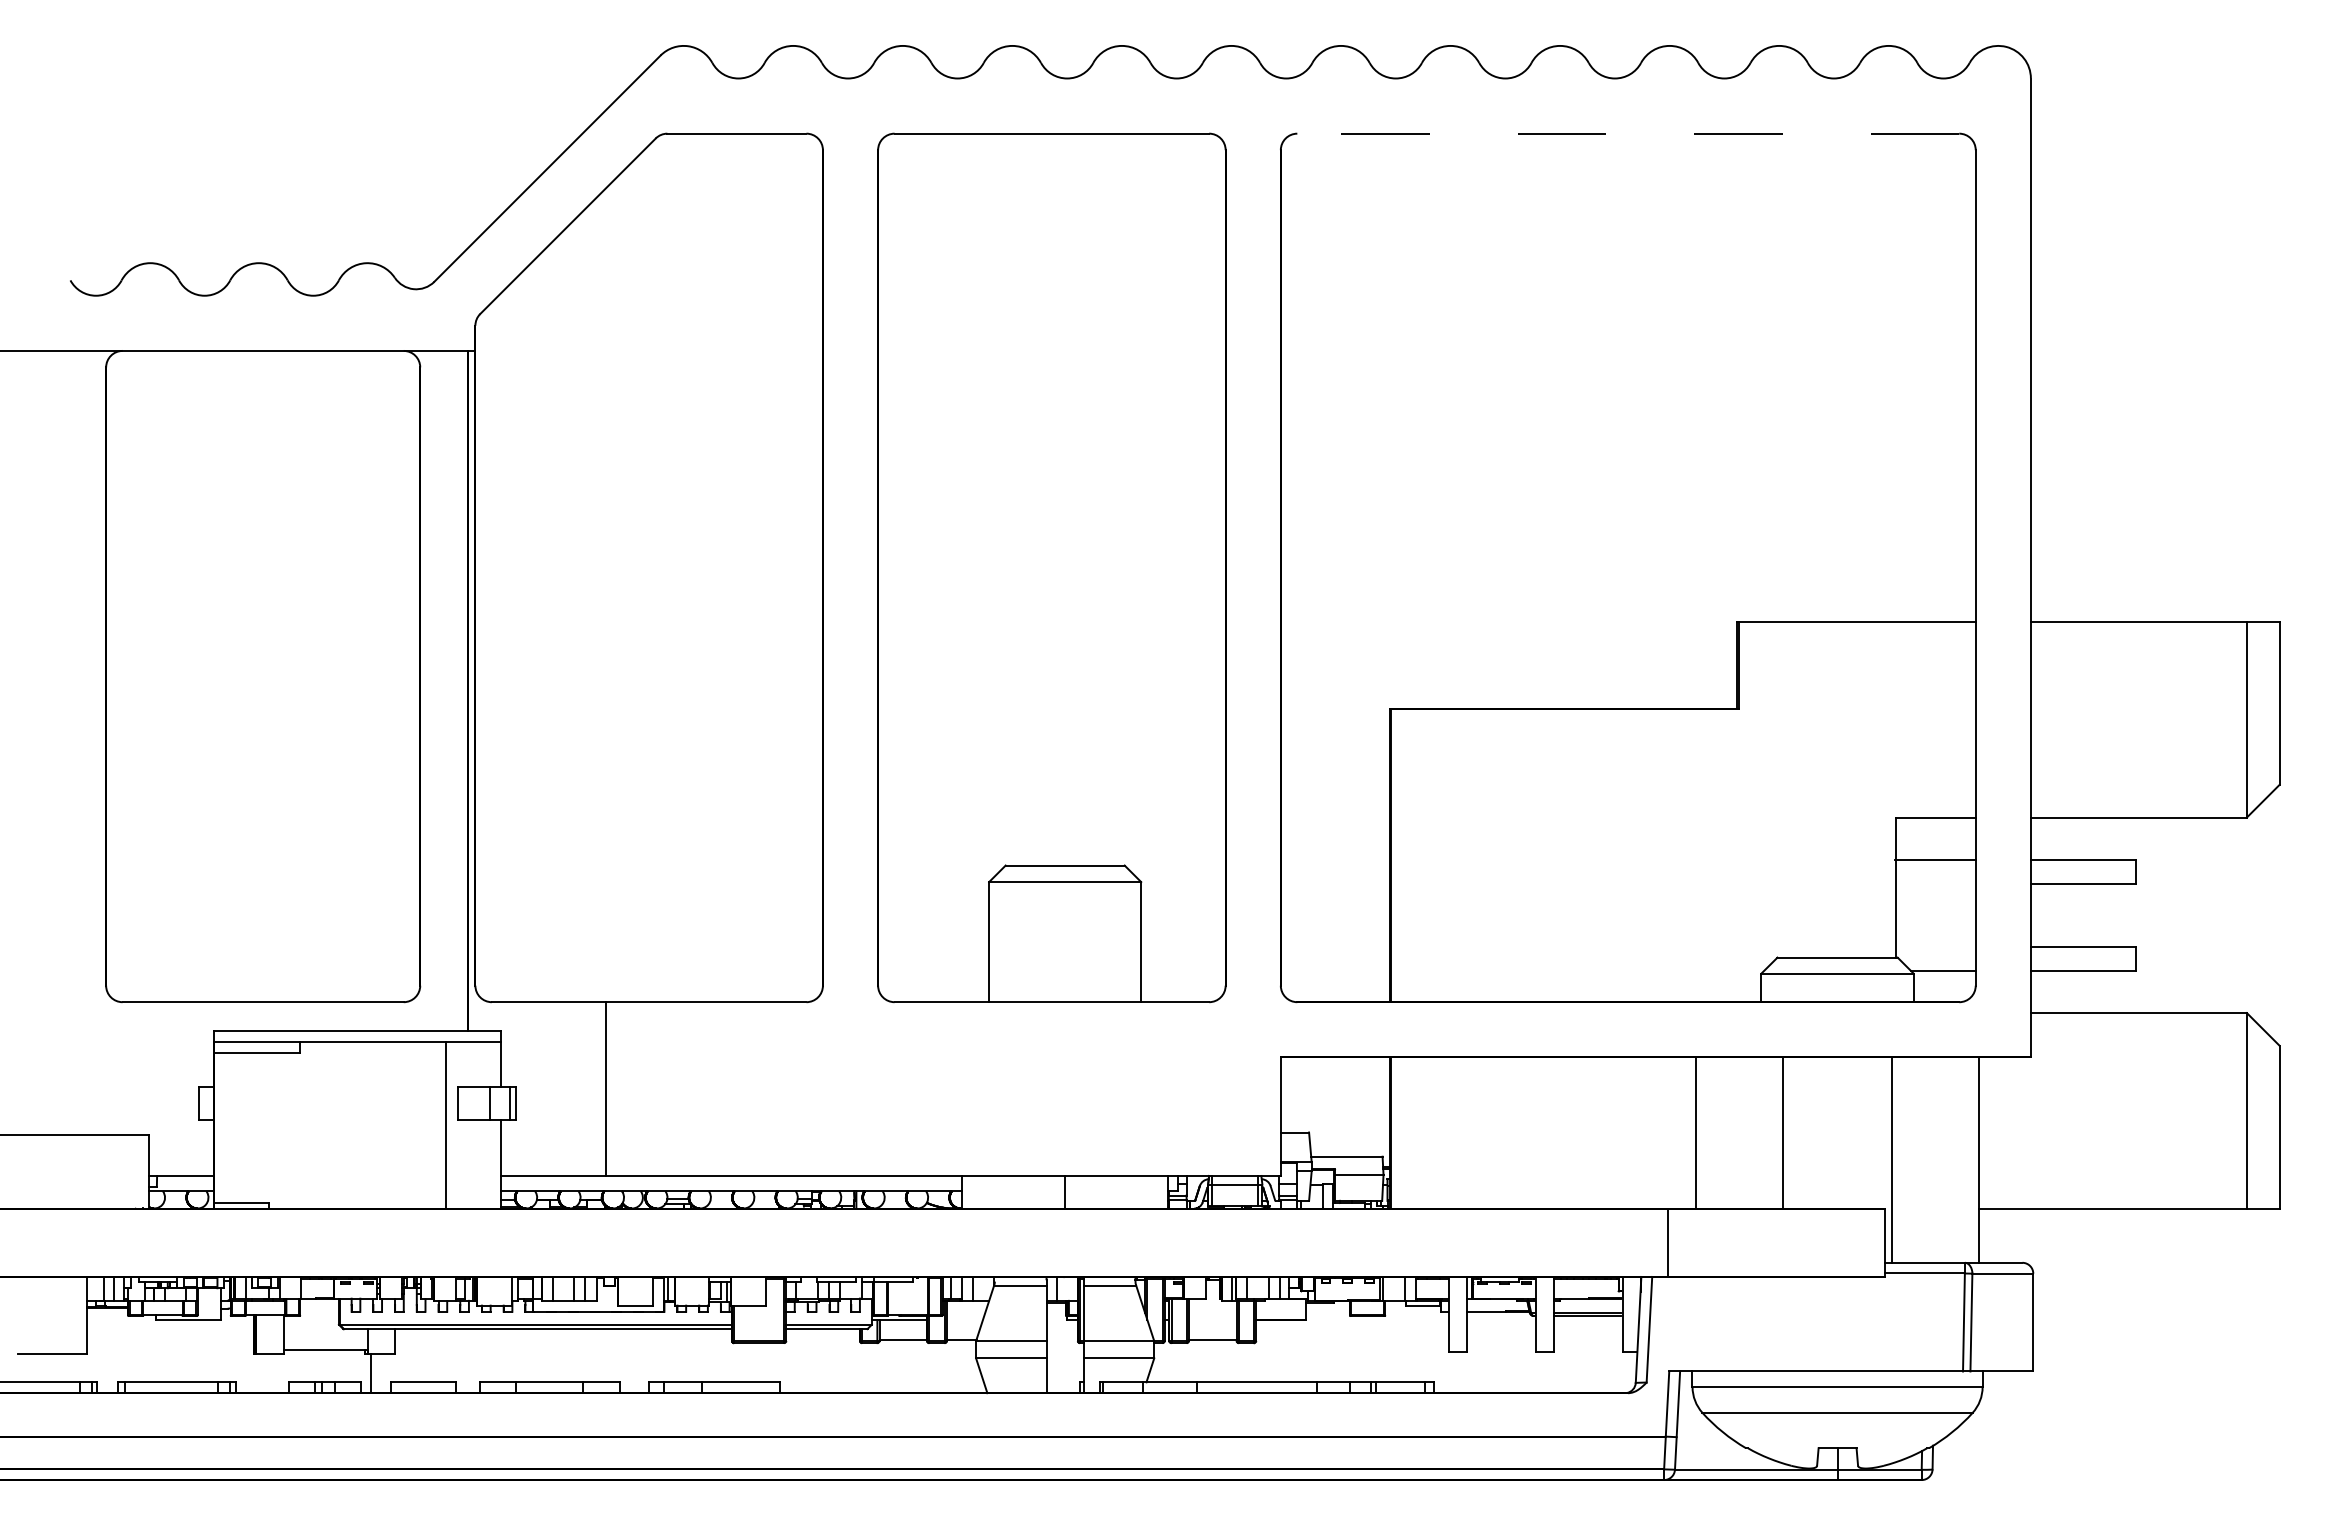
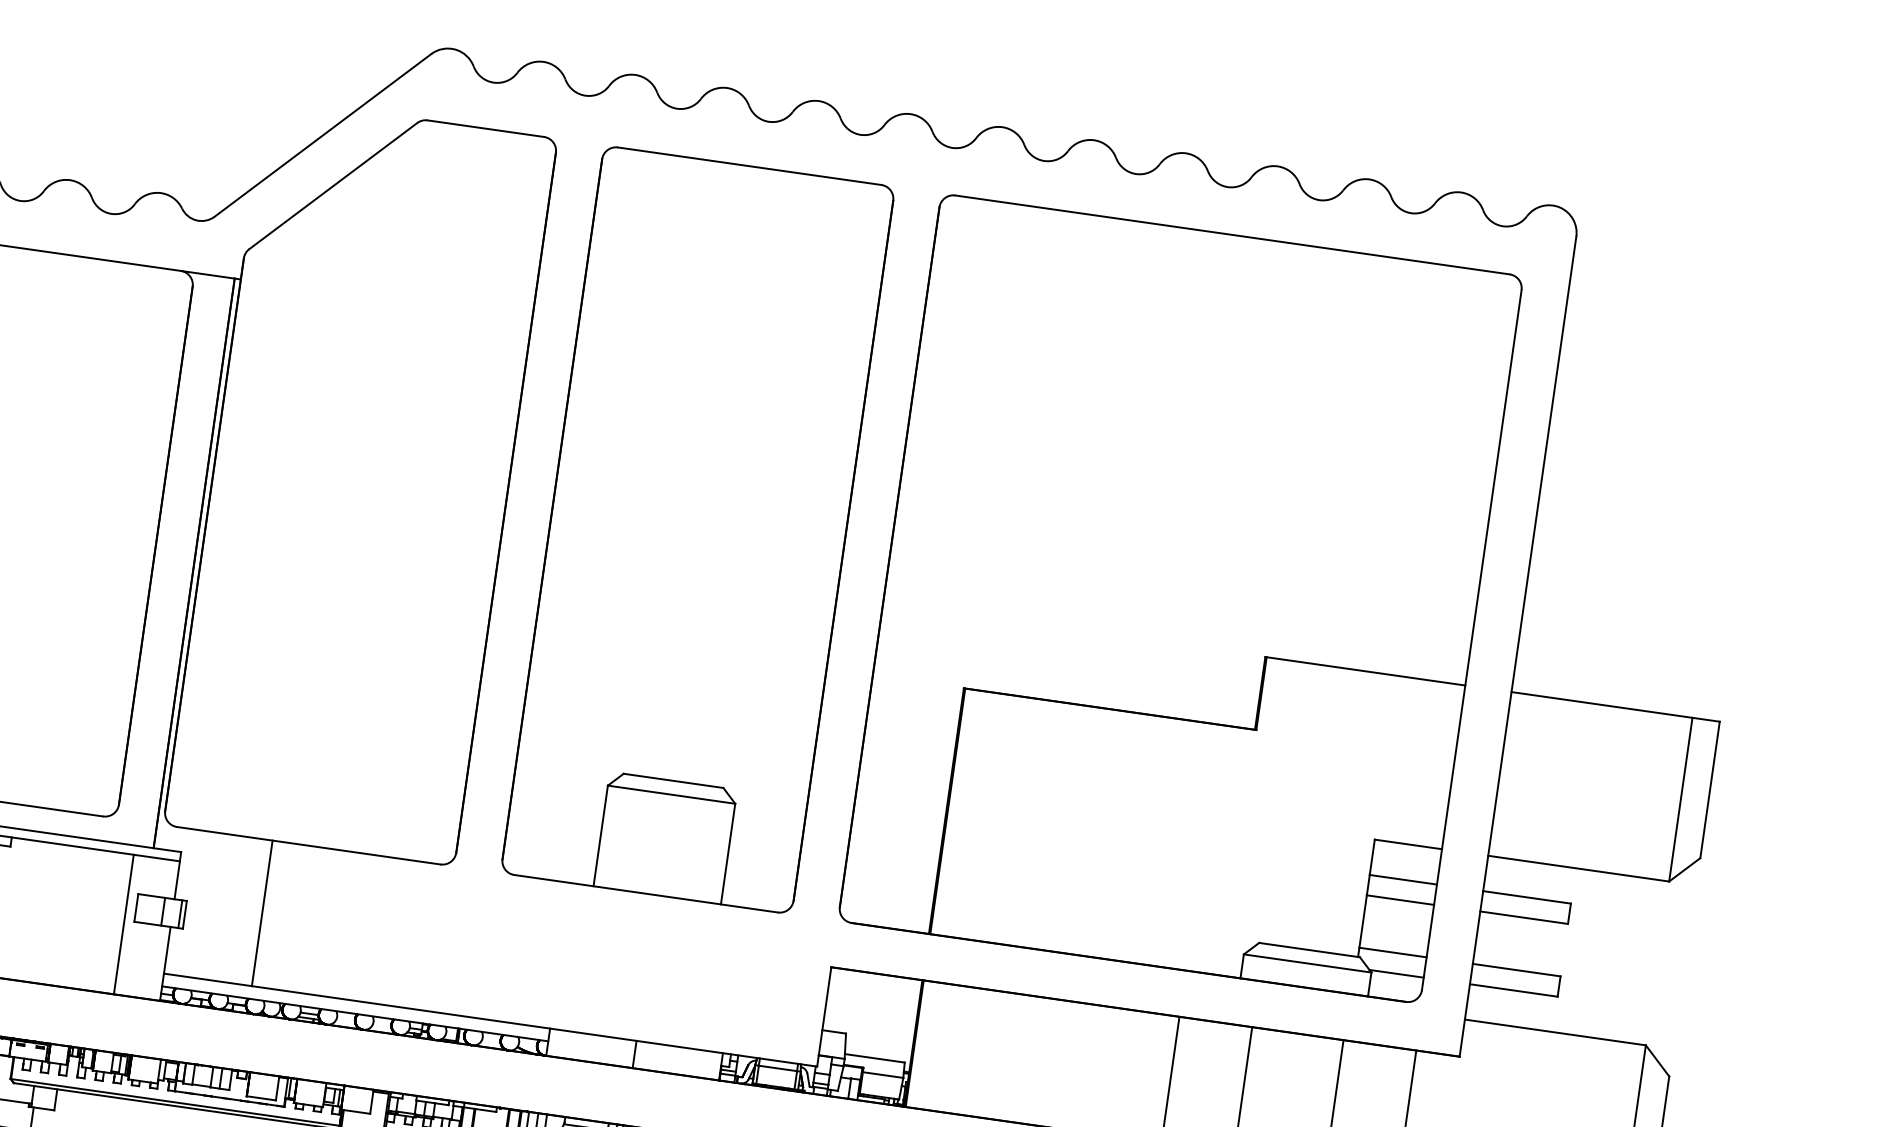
line: (1628, 133) -> (1232, 234), dashed -> solid
line: (1935, 884) -> (1400, 900), added
line: (1935, 946) -> (1392, 952), added

